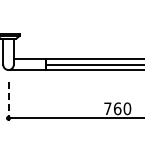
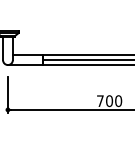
line: (8, 102) -> (7, 95), dashed -> solid
text: (117, 108) -> (109, 100), 760 -> 700

